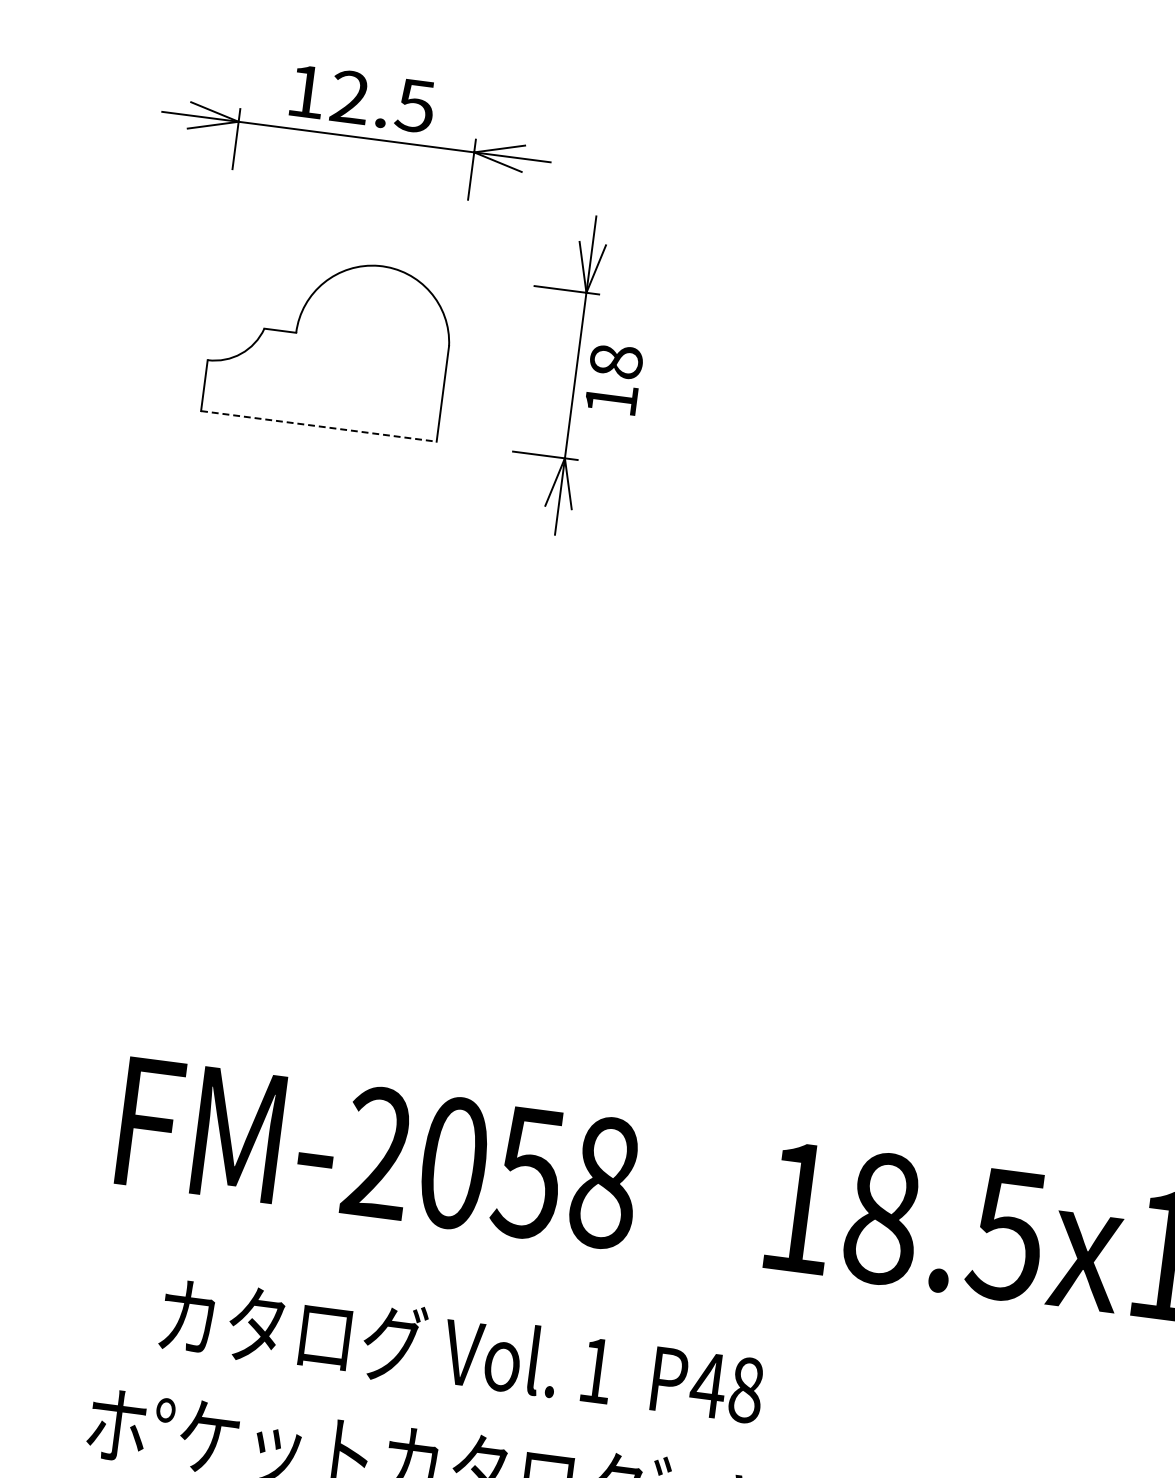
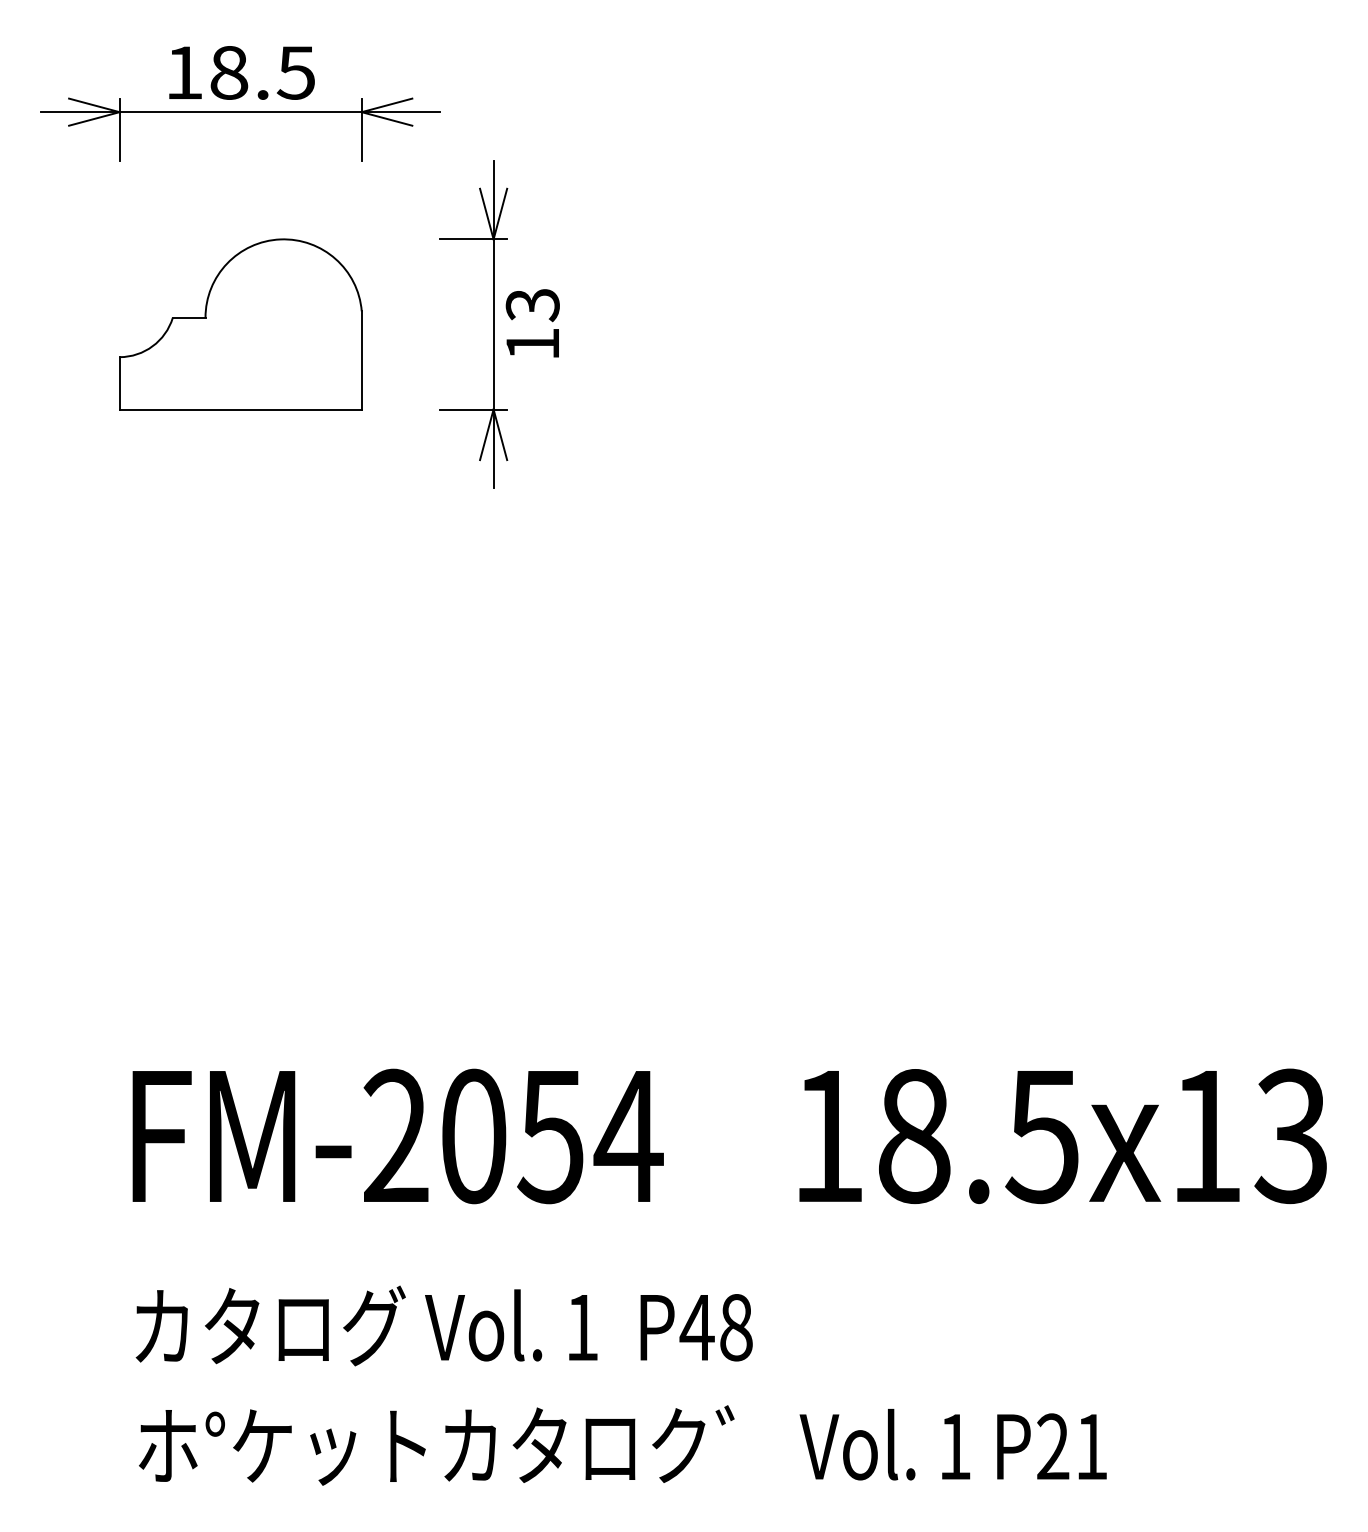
text: (350, 97) -> (229, 72), 12.5 -> 18.5
text: (615, 362) -> (532, 305), 18 -> 13
line: (319, 426) -> (241, 409), dashed -> solid
text: (604, 1182) -> (628, 1136), FM-2058 -> FM-2054
text: (461, 1351) -> (443, 1325), moved

